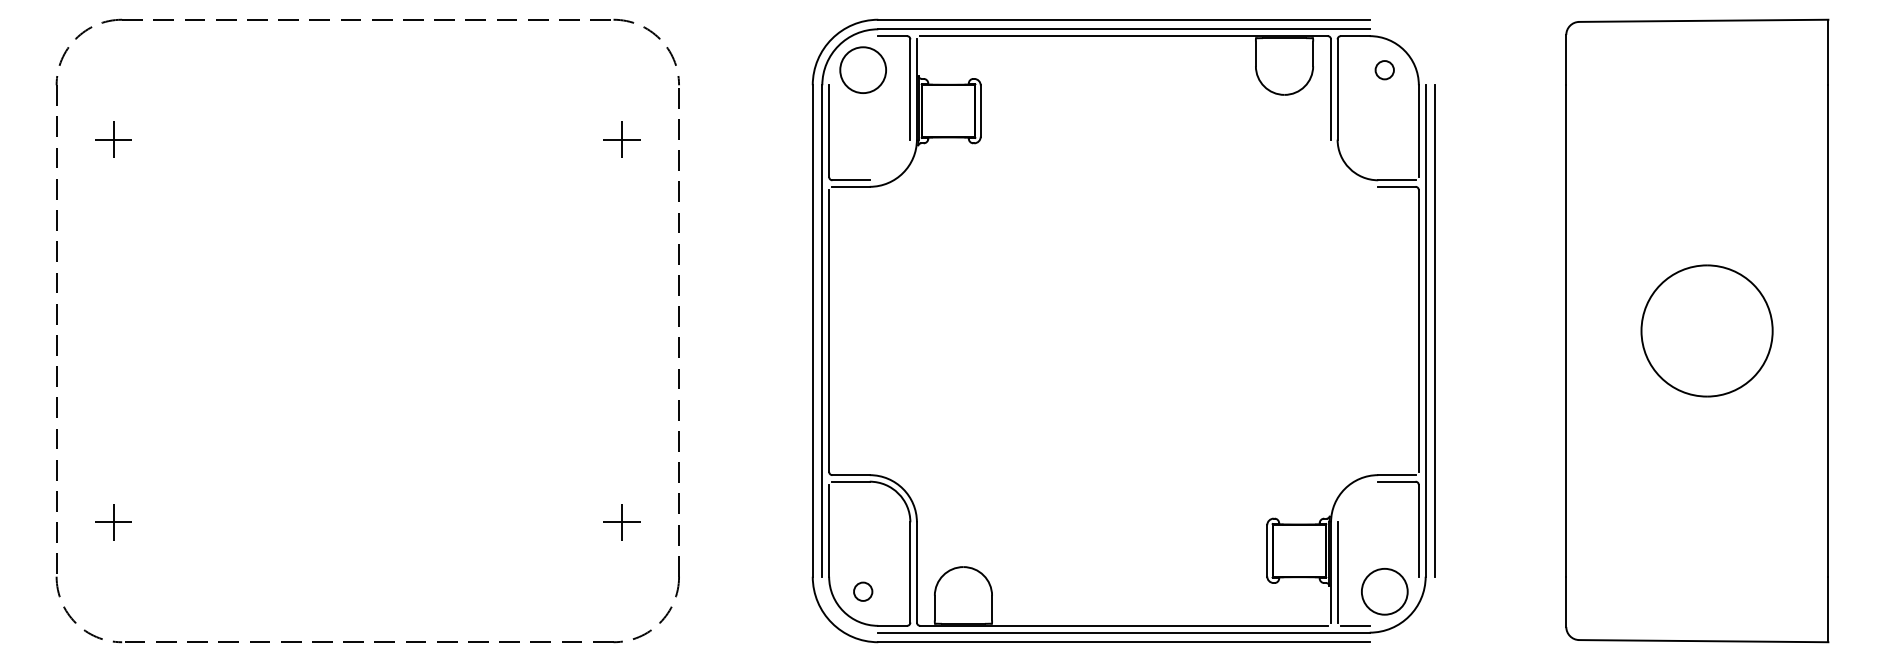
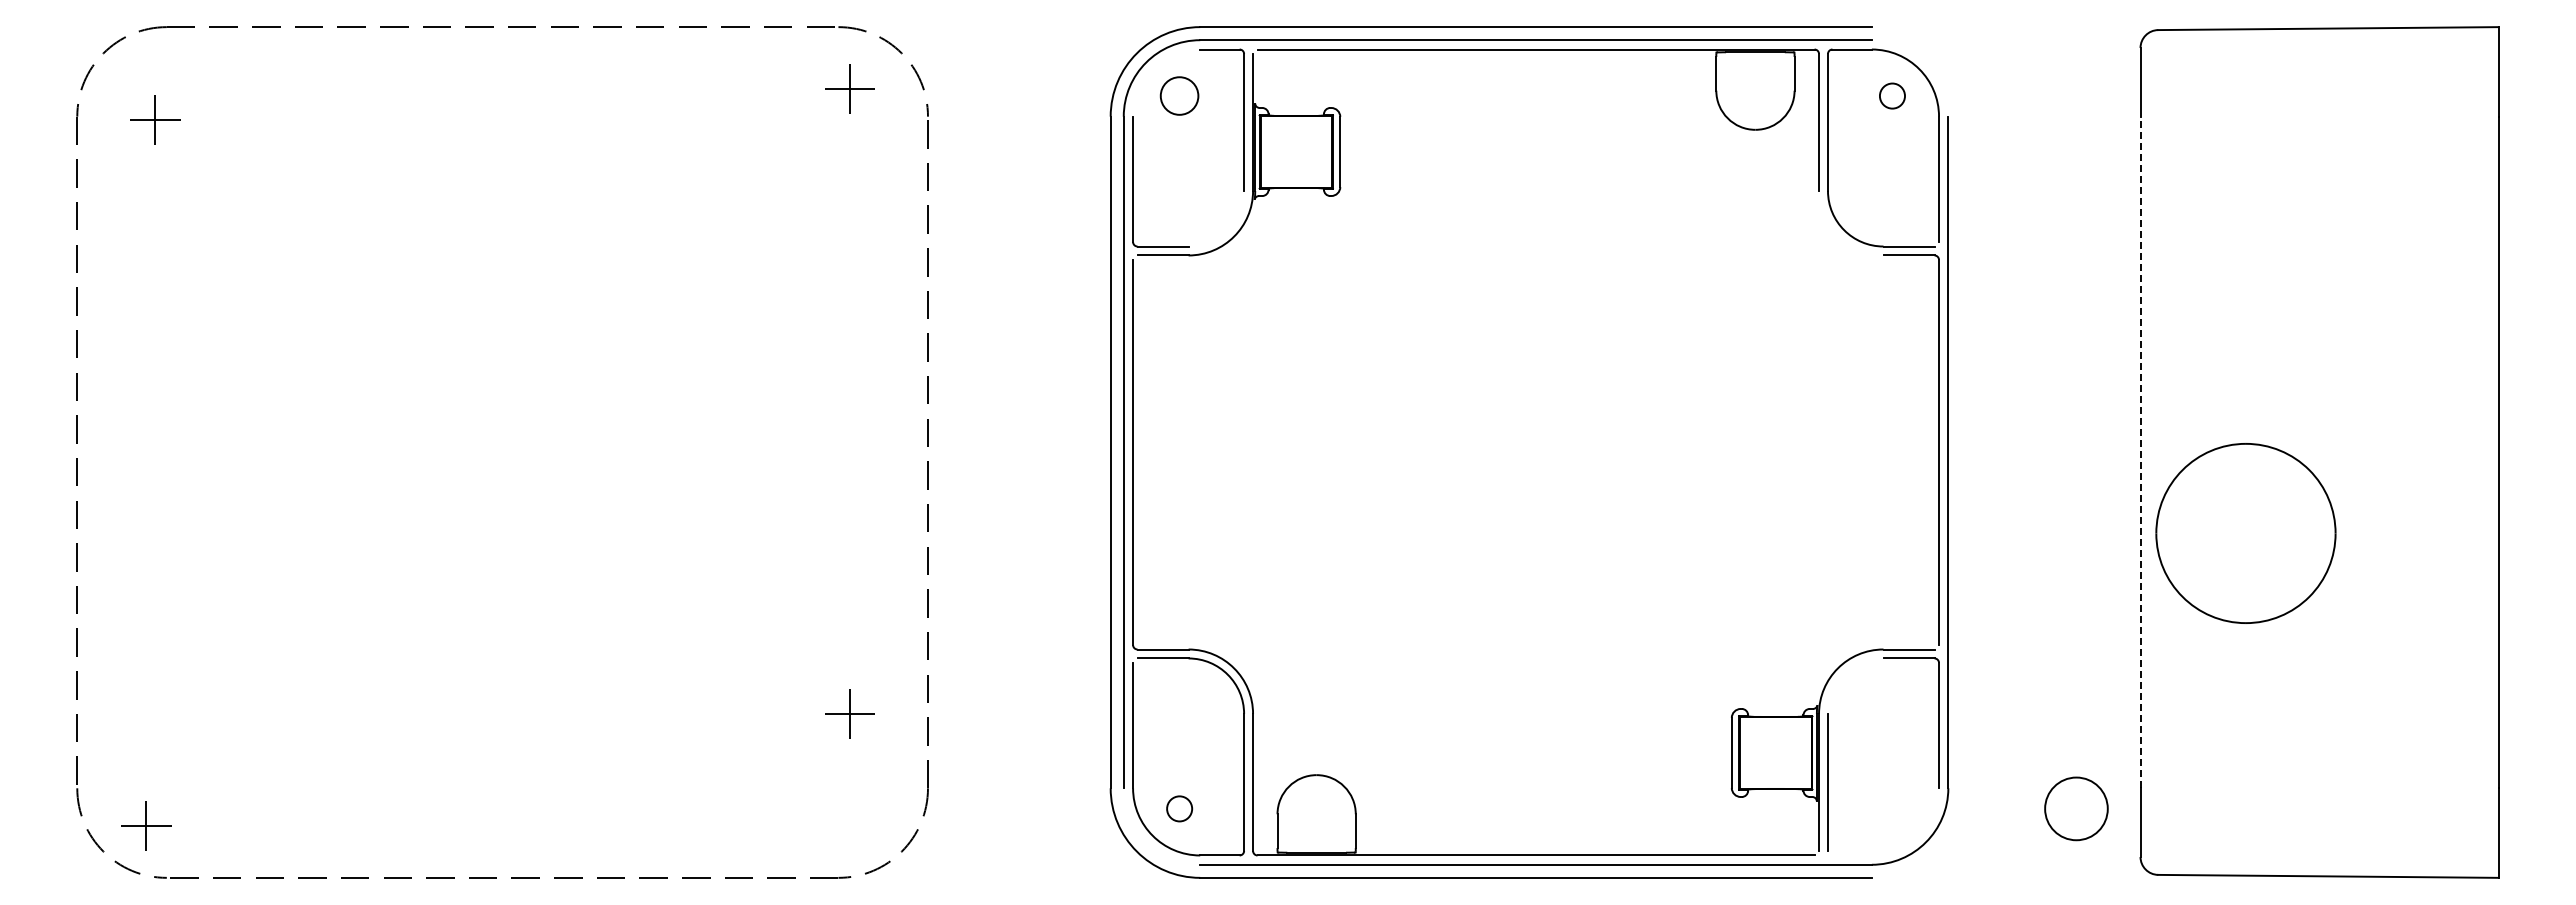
circle: (863, 69) -> (1179, 95), size x0.6
part: (113, 139) -> (155, 119), moved
part: (621, 139) -> (849, 88), moved
line: (1435, 331) -> (1961, 452), removed
line: (1566, 331) -> (2140, 452), solid -> dashed
part: (1706, 331) -> (2245, 533), moved
part: (113, 521) -> (146, 825), moved
circle: (1384, 591) -> (2076, 808), moved
line: (1354, 625) -> (1851, 855), removed

